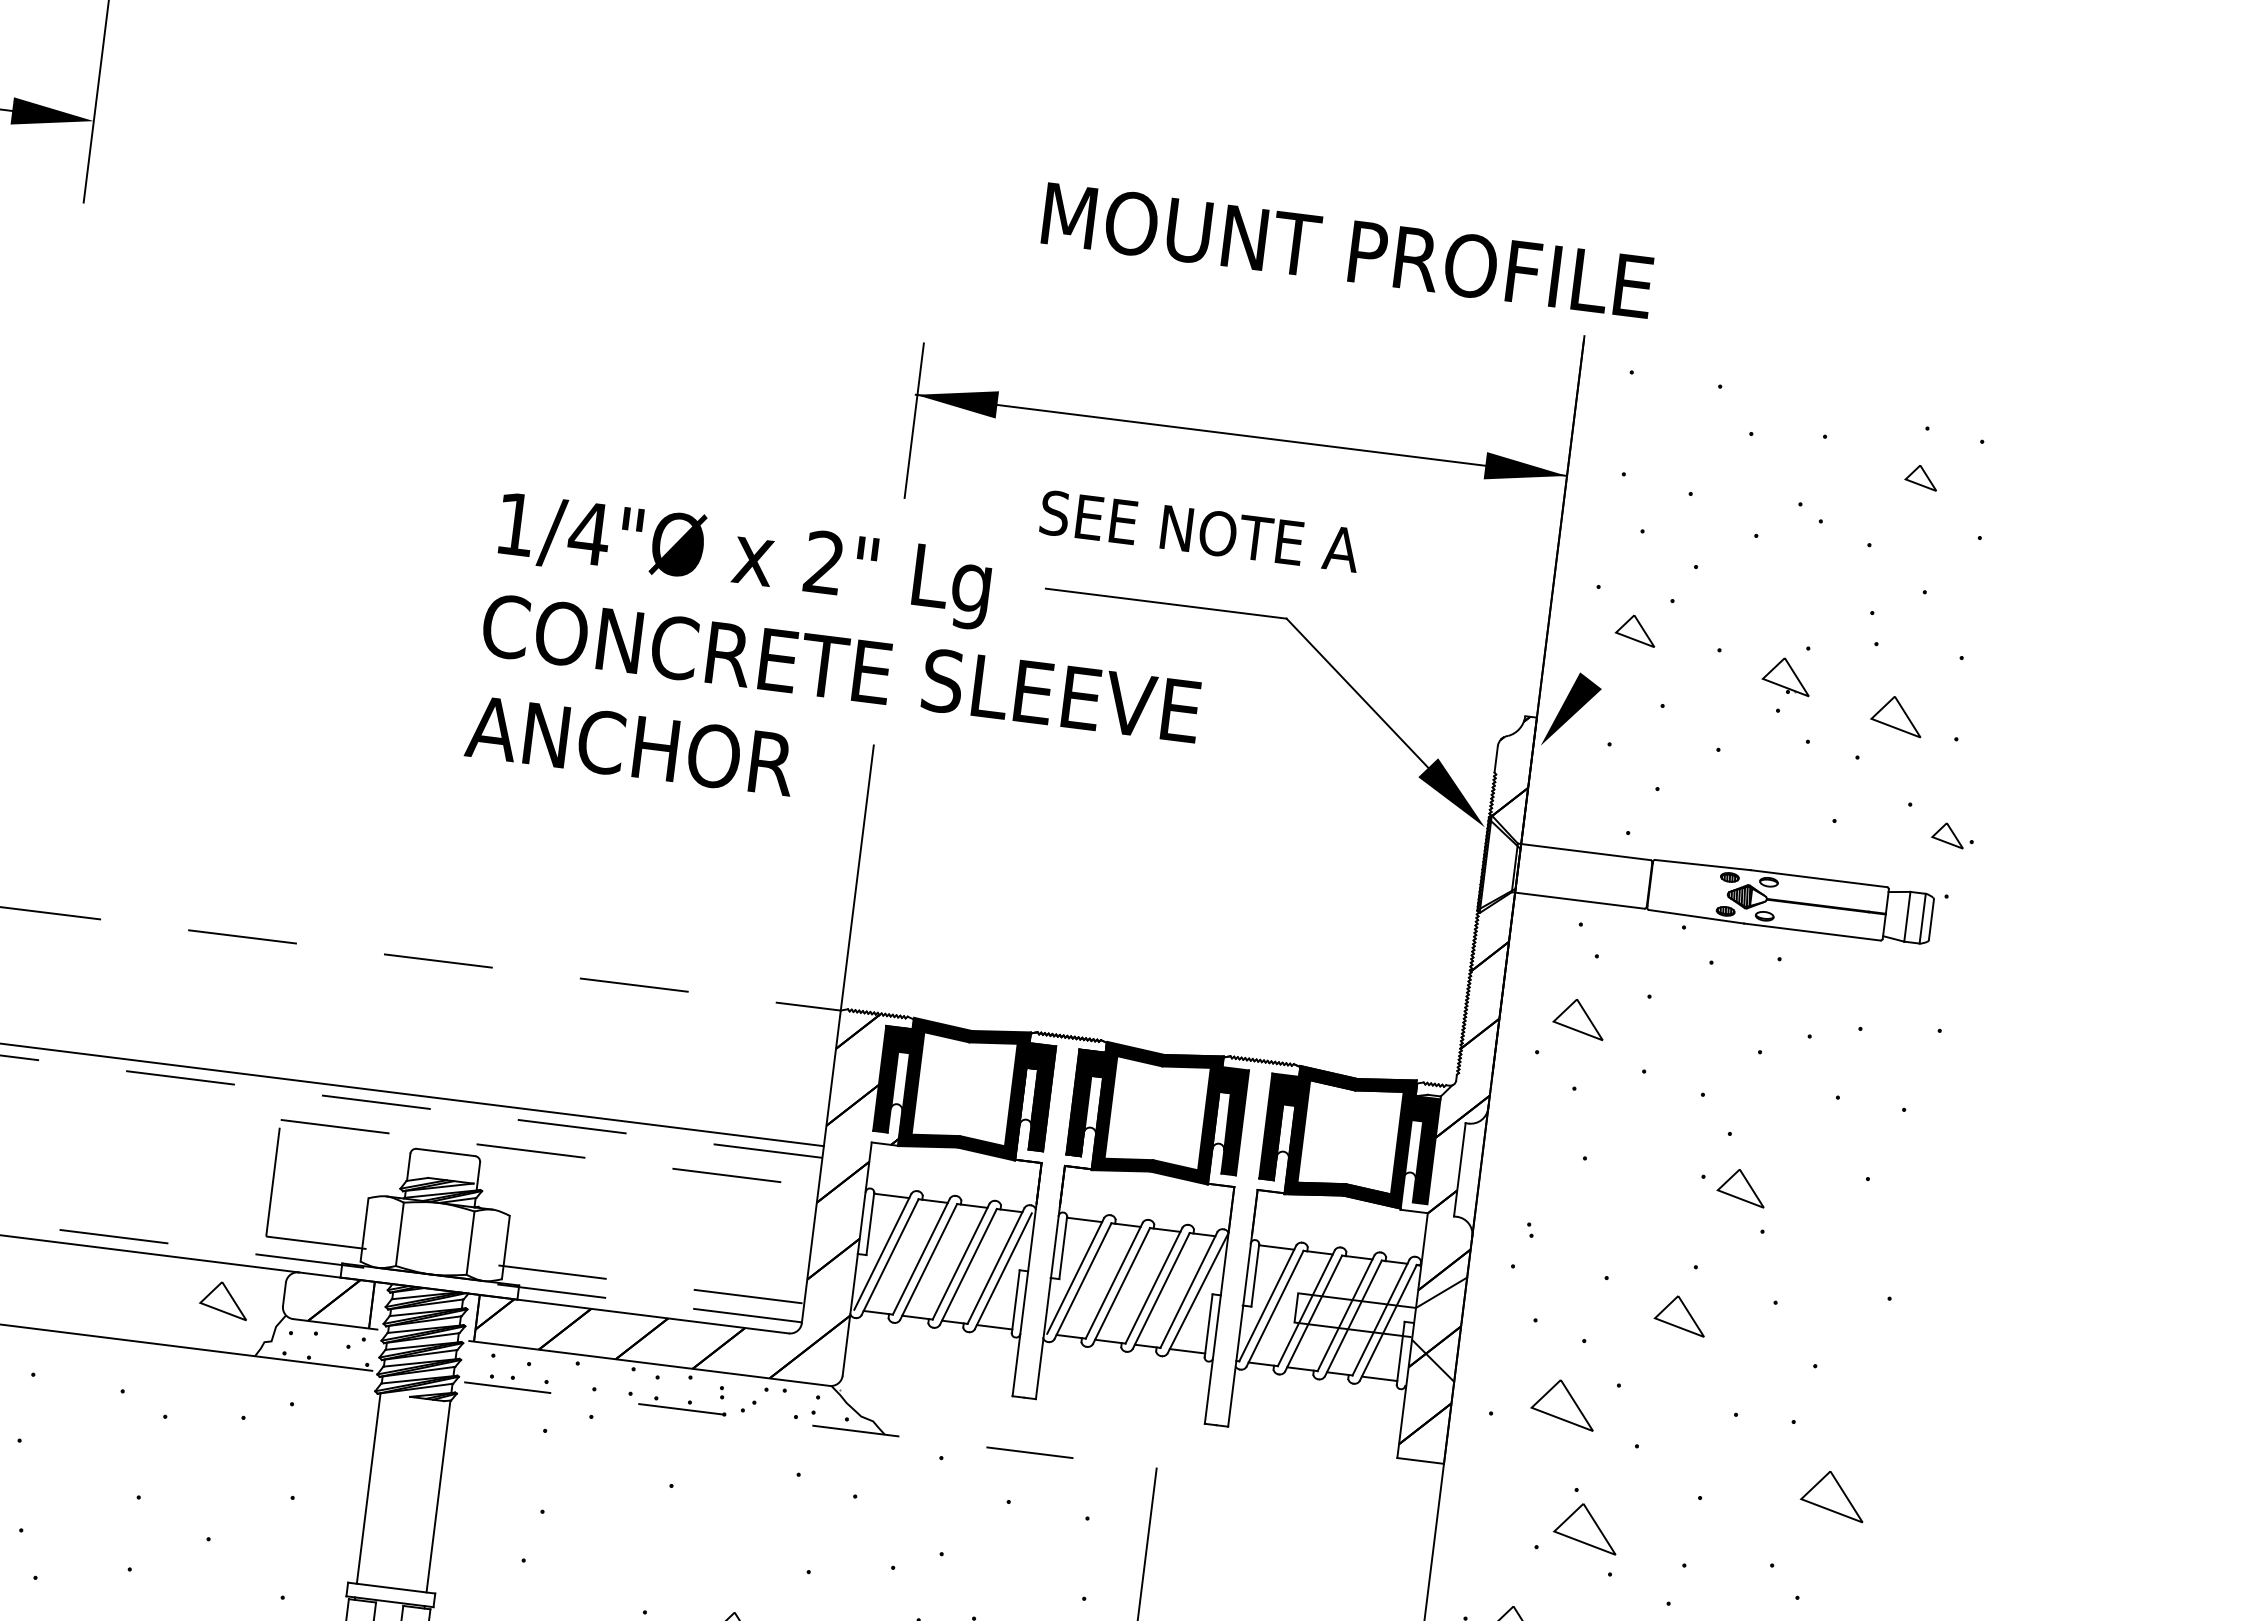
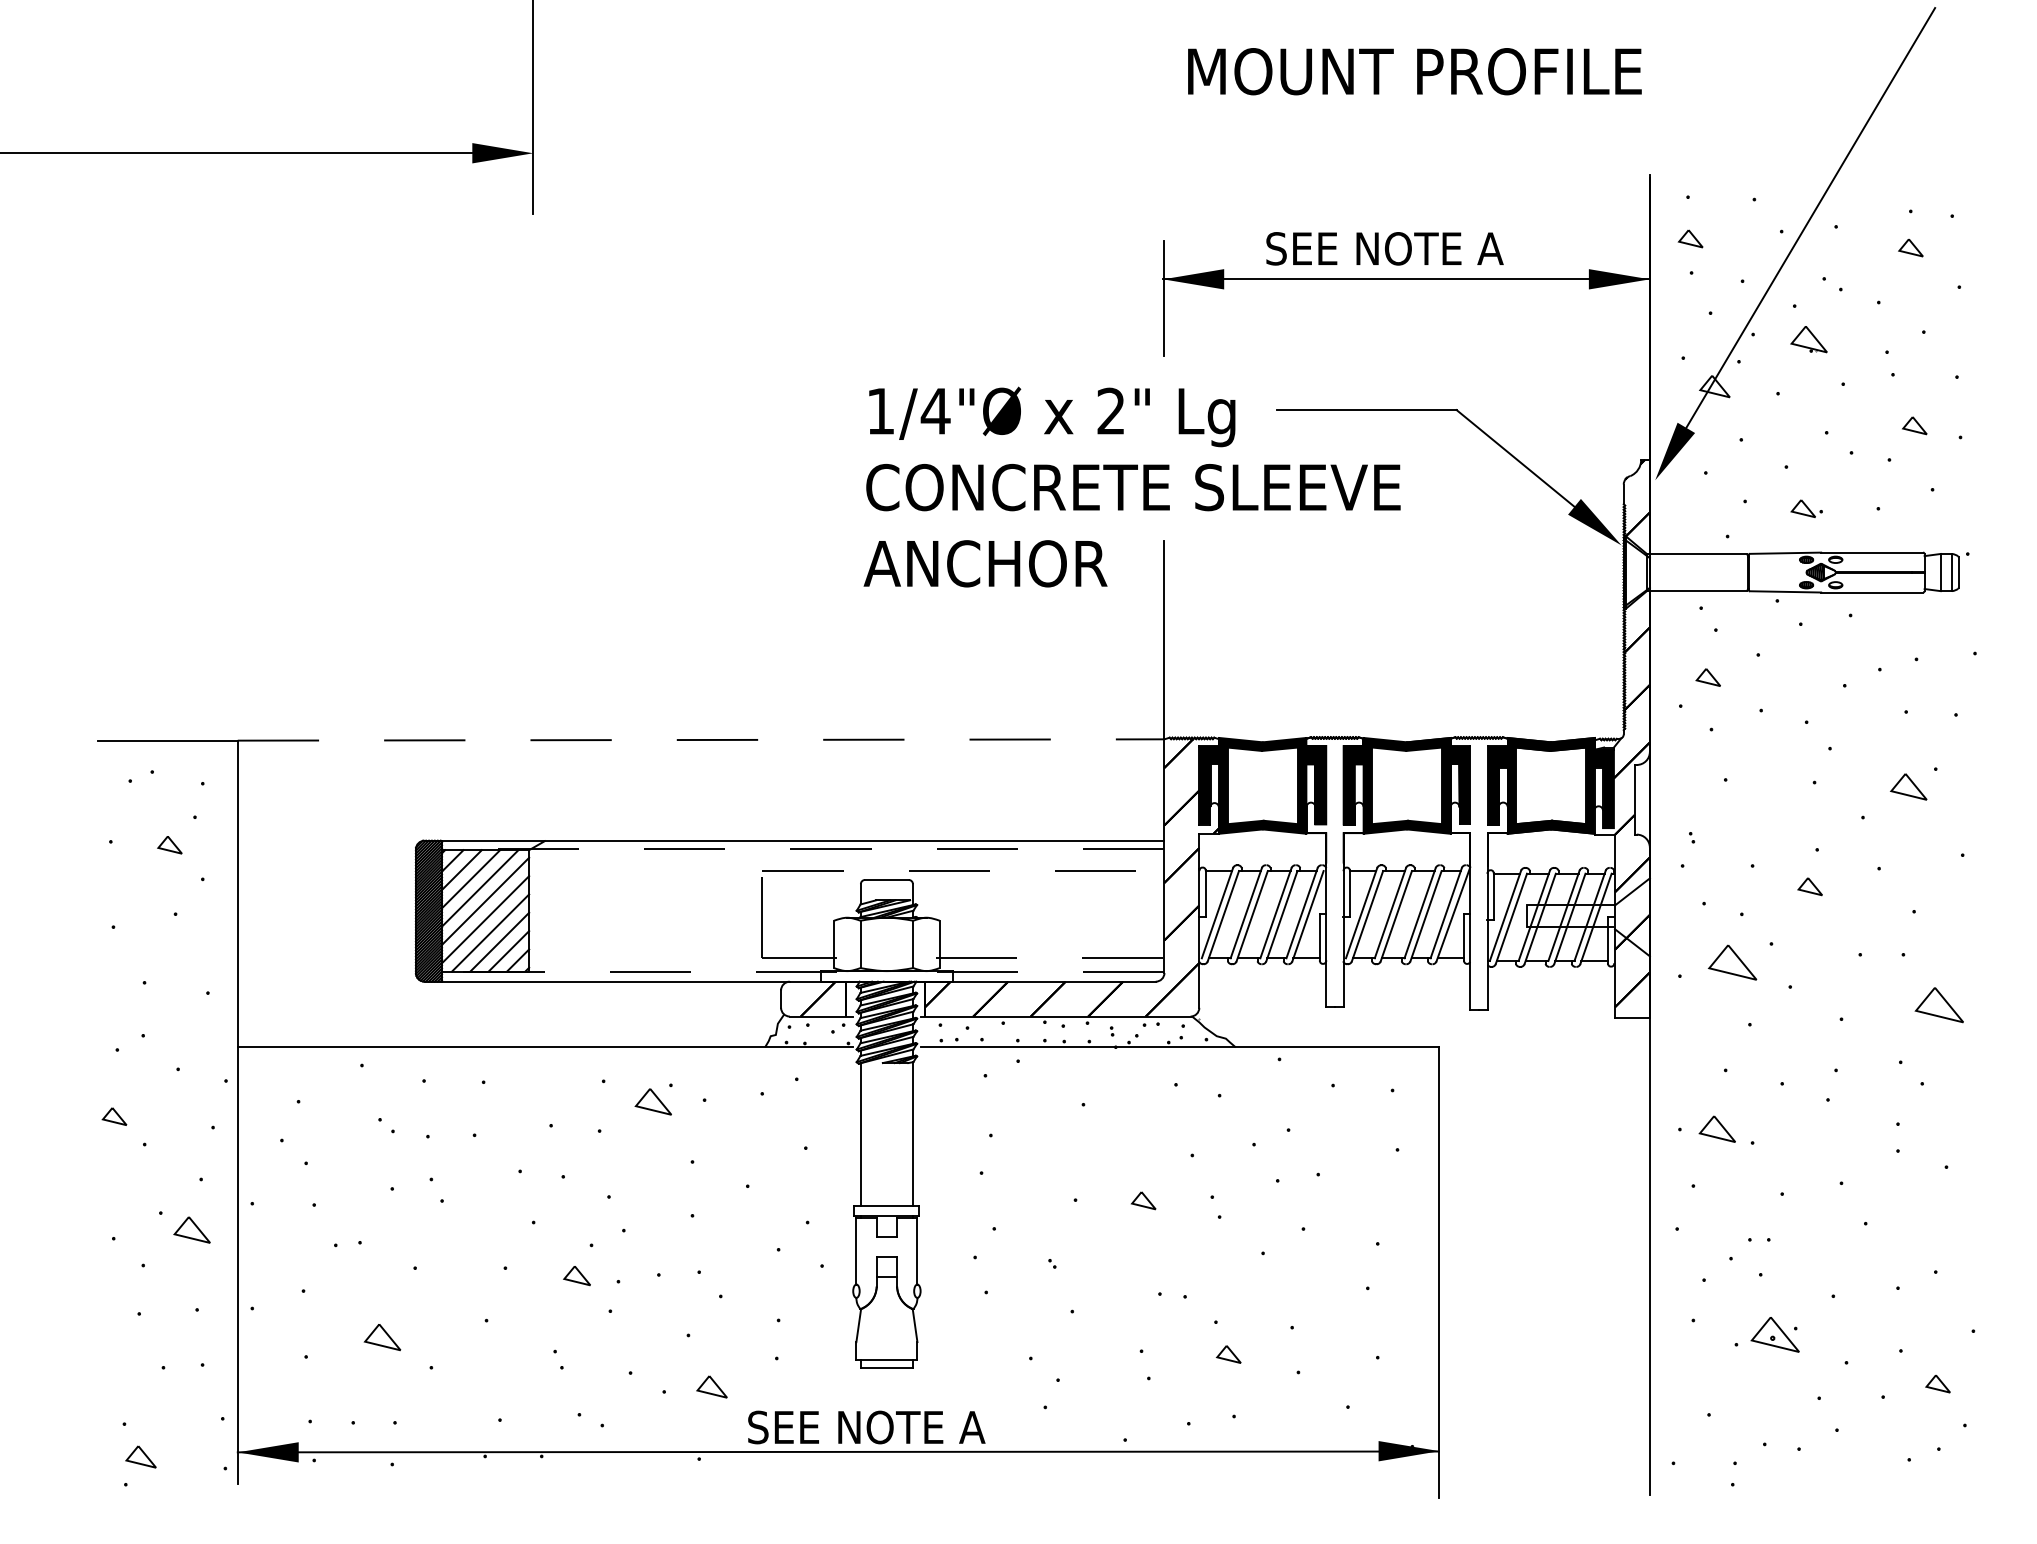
text: (1347, 250) -> (1414, 71), moved
line: (1792, 419) -> (1810, 217), added
part: (1628, 428) -> (1690, 238), added
text: (1199, 530) -> (1384, 248), moved
part: (1786, 676) -> (1808, 339), moved
part: (1896, 715) -> (1914, 425), size x0.62
part: (1952, 835) -> (1806, 508), moved
part: (1577, 1018) -> (1707, 677), size x0.62
part: (1741, 1186) -> (1908, 786), moved
part: (223, 1299) -> (652, 1101), moved
part: (1679, 1315) -> (1809, 886), size x0.62
line: (810, 1425) -> (1180, 1047), dashed -> solid
part: (1586, 1527) -> (1760, 1051), removed

